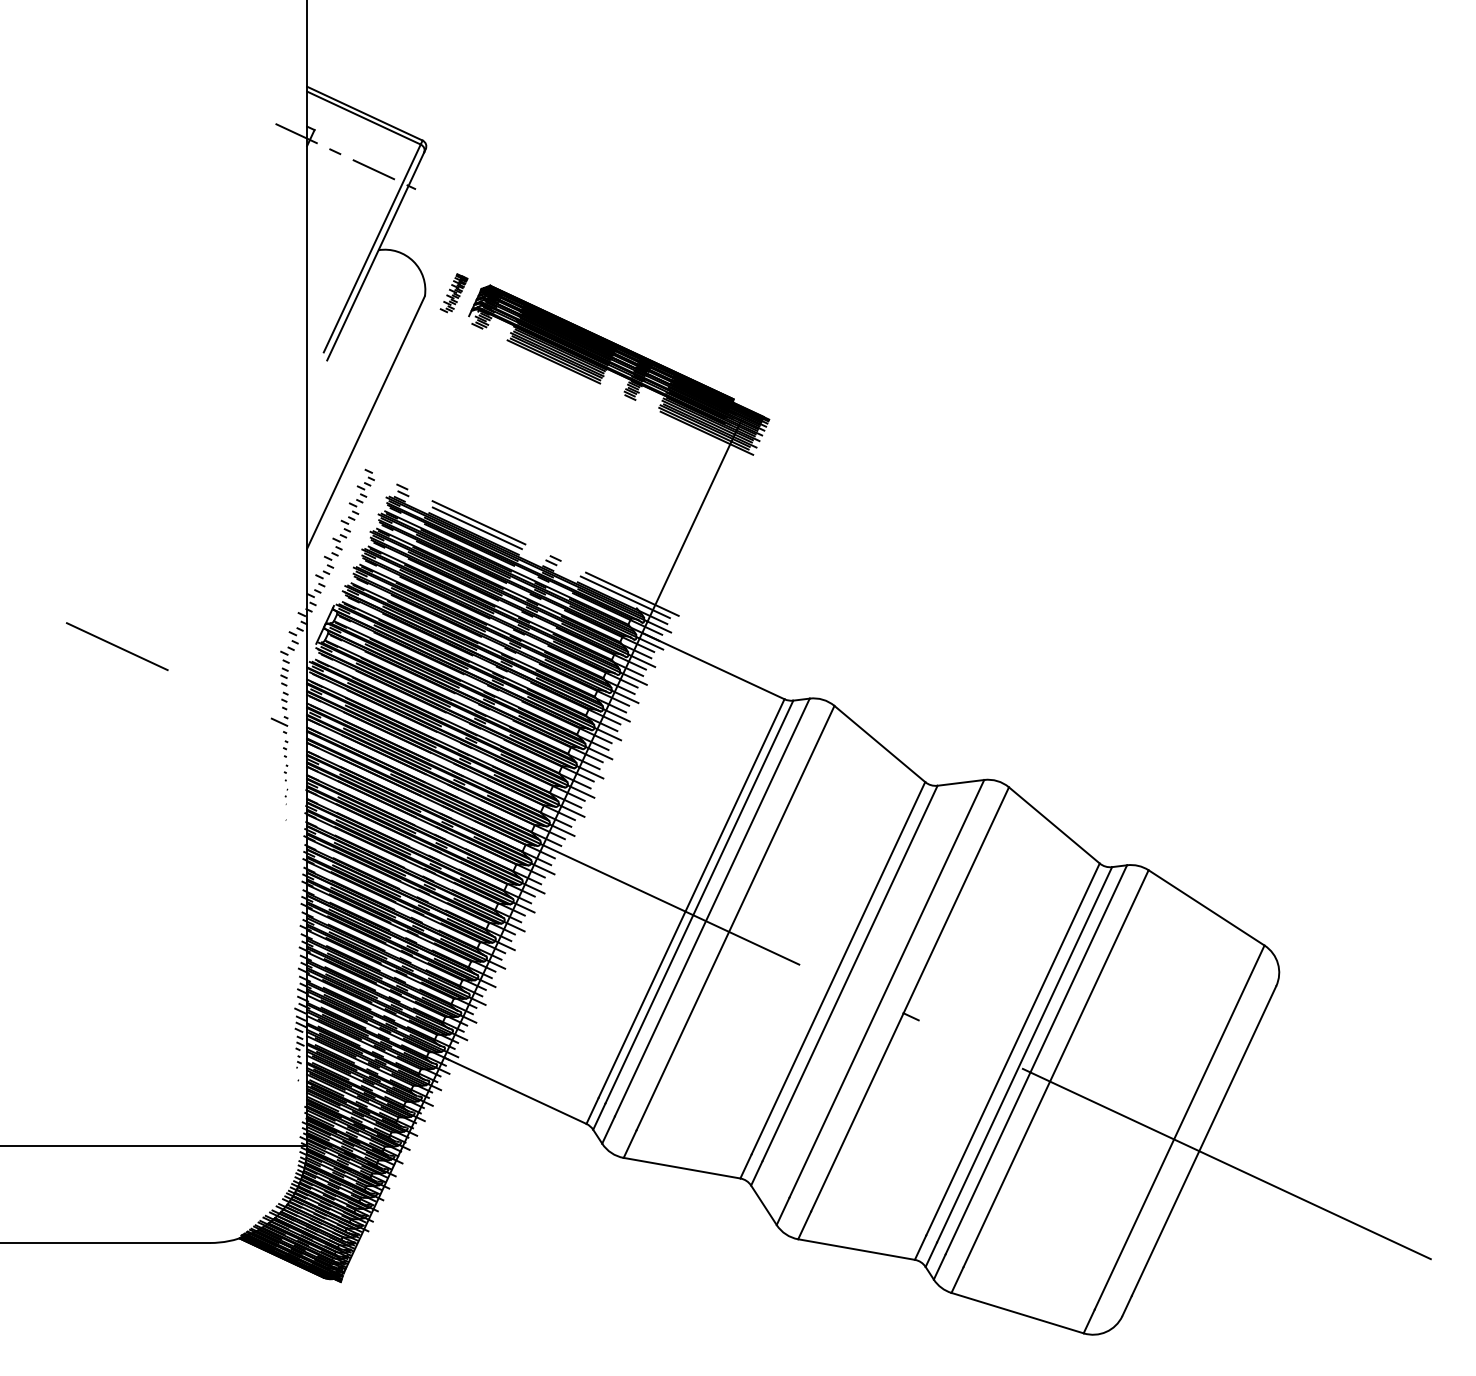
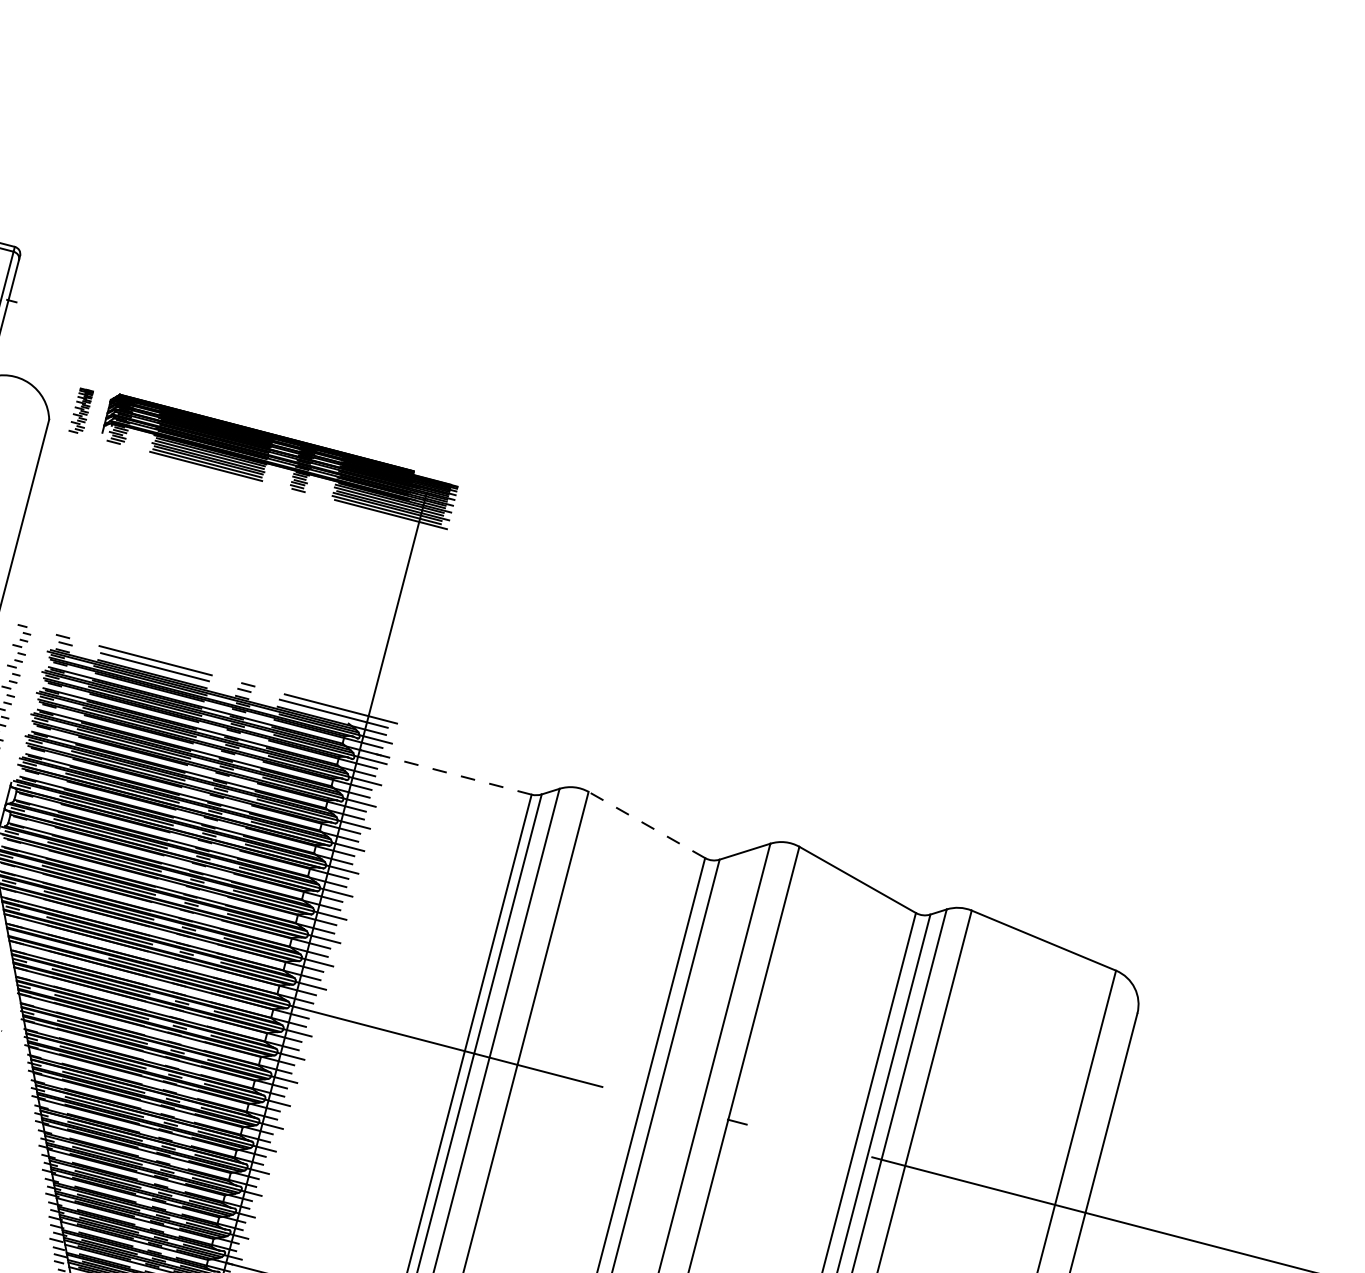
line: (712, 665) -> (444, 771), solid -> dashed
line: (879, 743) -> (646, 824), solid -> dashed

